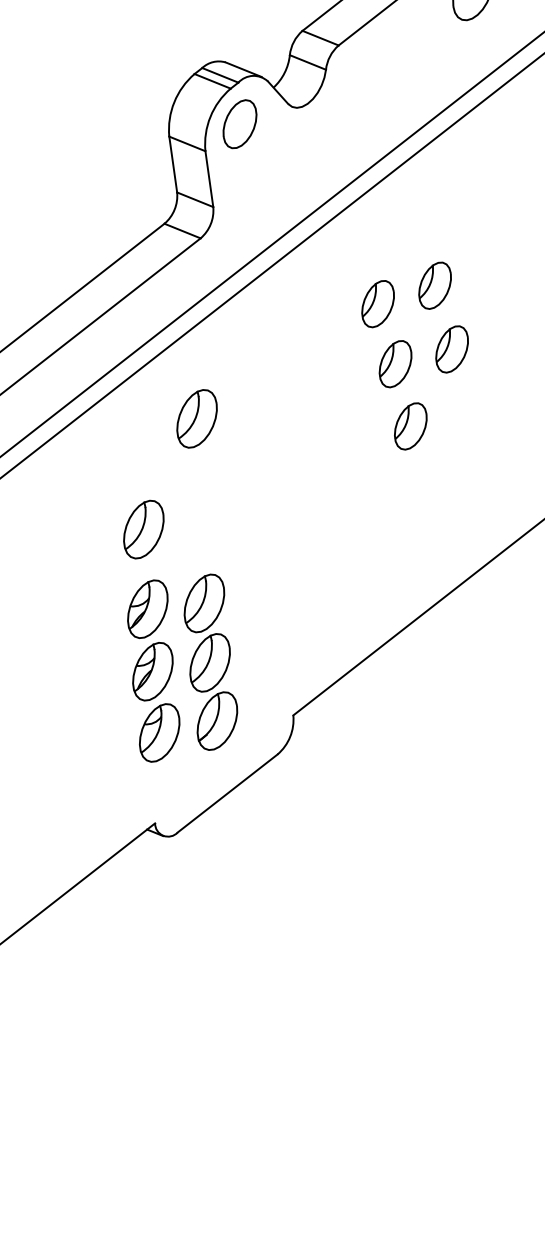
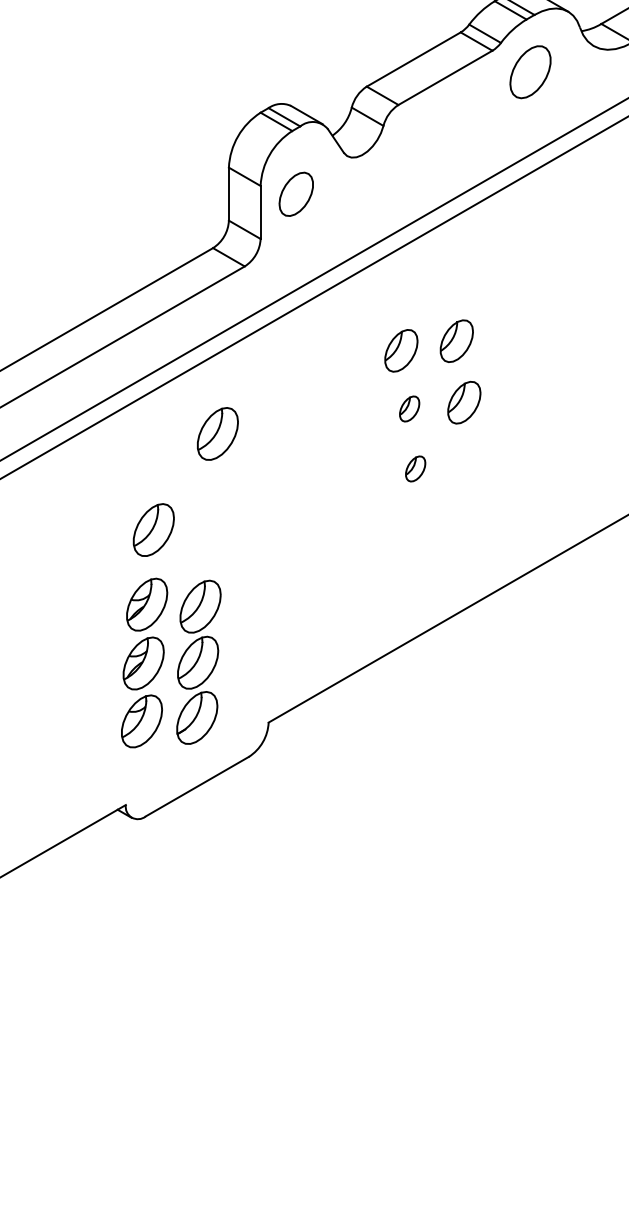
part: (238, 123) -> (295, 193), moved
part: (395, 363) -> (409, 408), size x0.6
part: (410, 425) -> (415, 468), size x0.6

